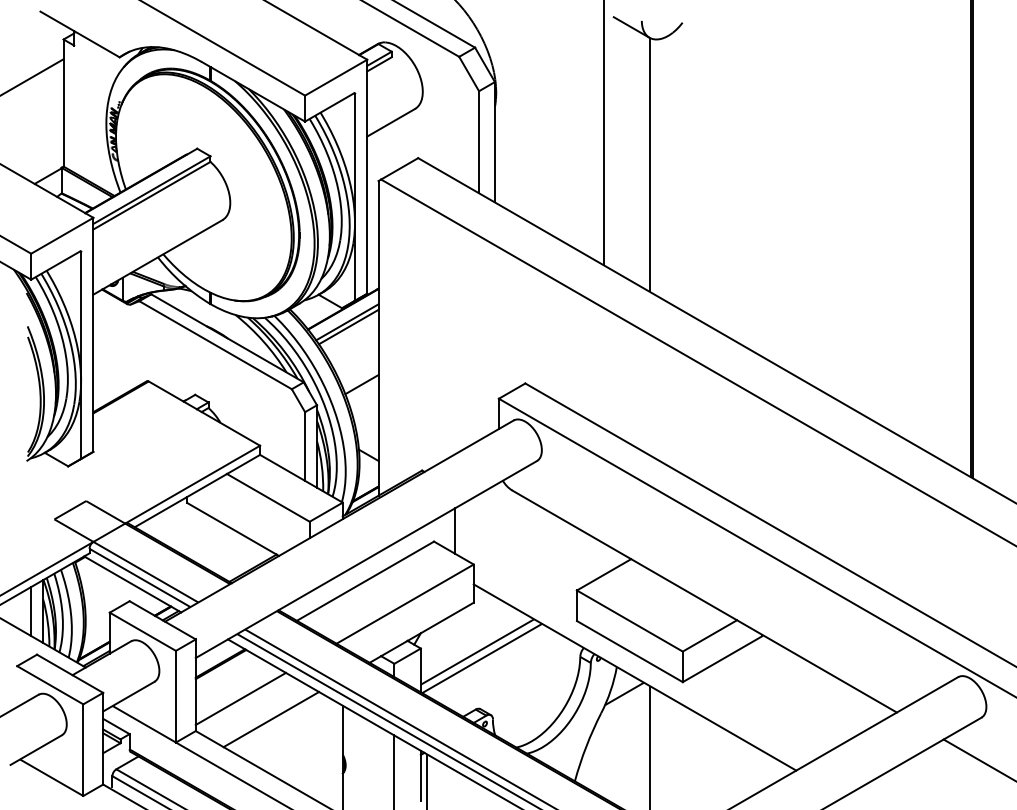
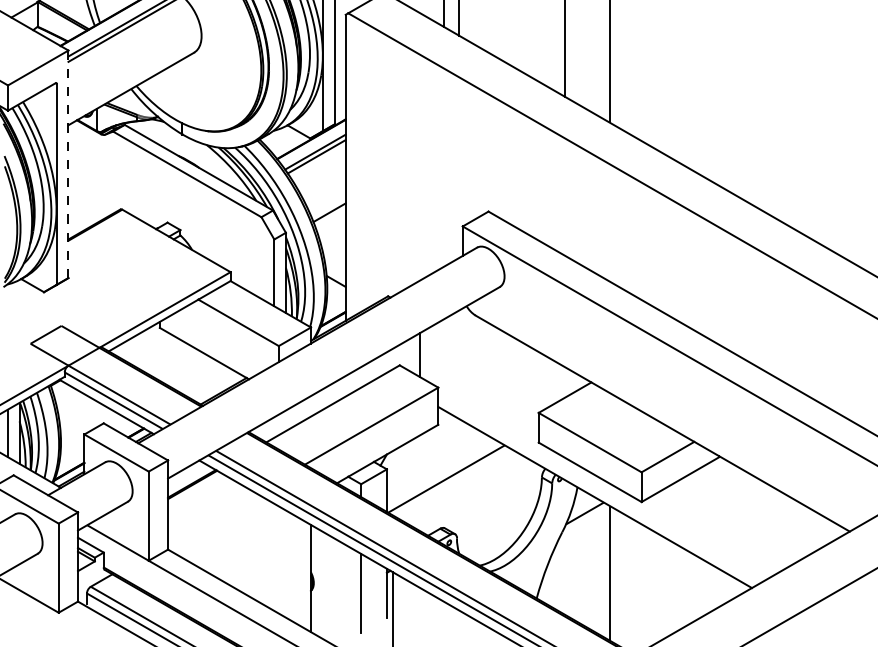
line: (93, 334) -> (68, 163), solid -> dashed
line: (477, 651) -> (441, 472), removed
line: (240, 698) -> (211, 517), removed
line: (271, 719) -> (241, 538), removed

